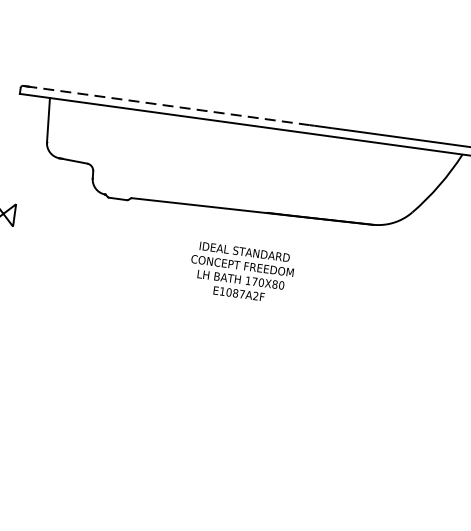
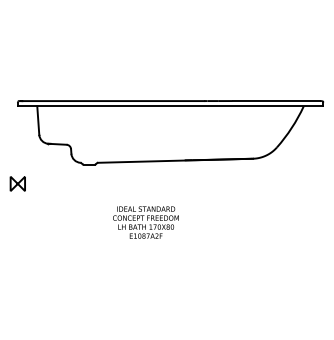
line: (169, 106) -> (113, 101), dashed -> solid
text: (240, 272) -> (145, 222), moved

